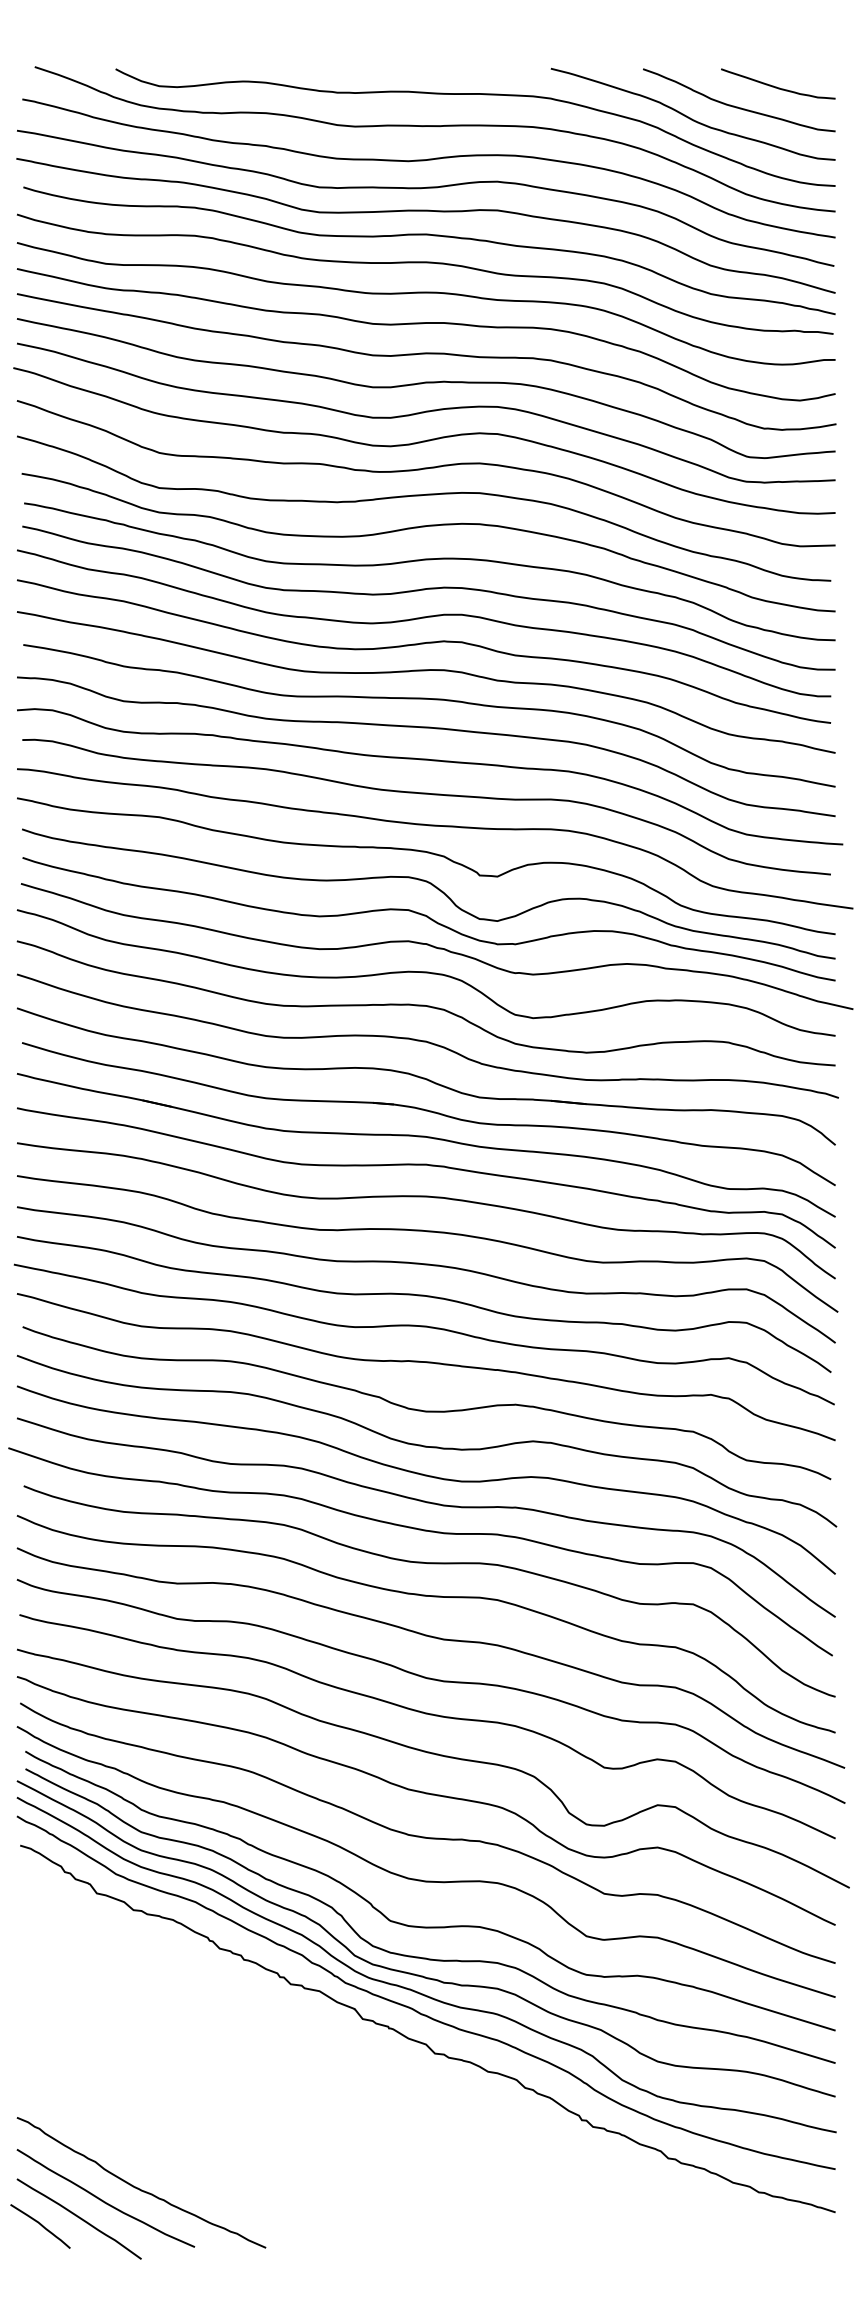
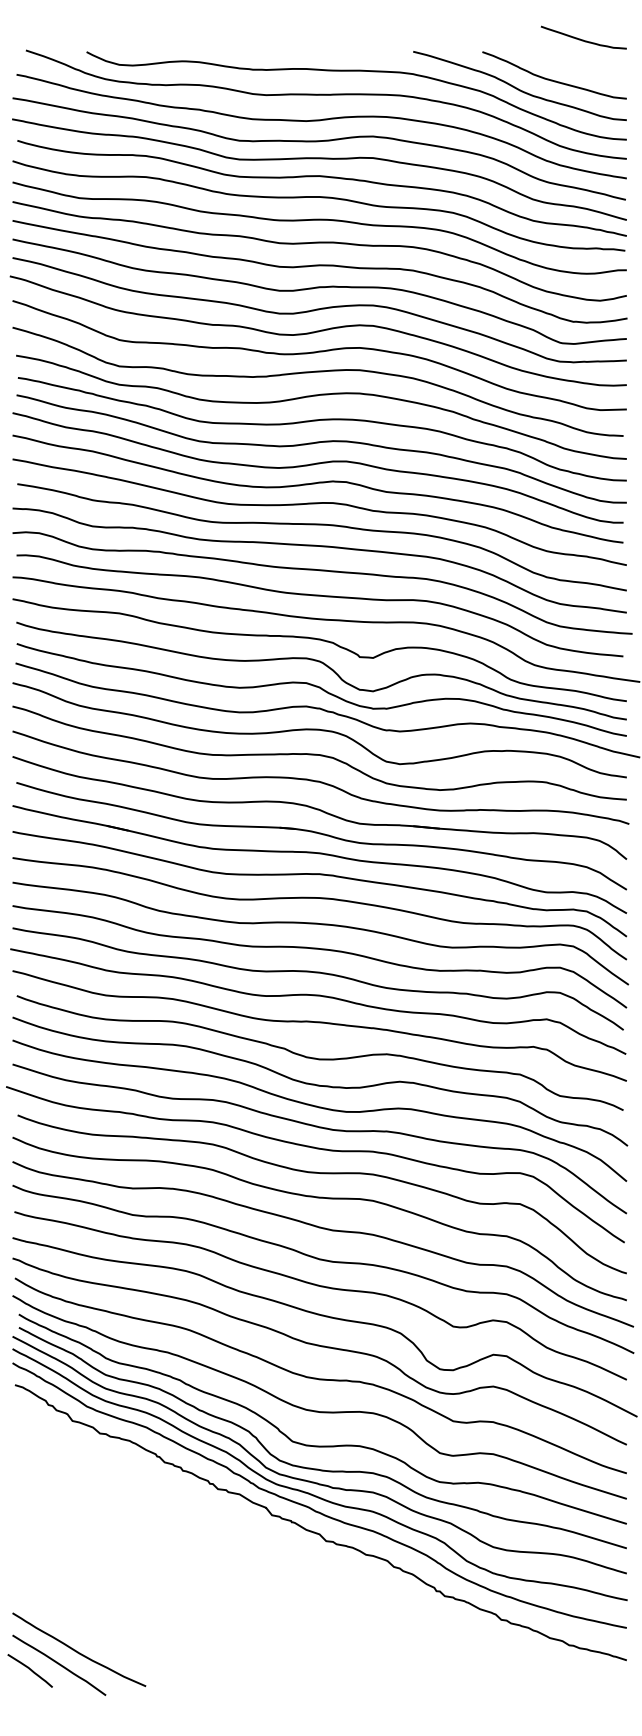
curve: (776, 86) -> (582, 39), moved
curve: (138, 2187) -> (103, 1641), removed

